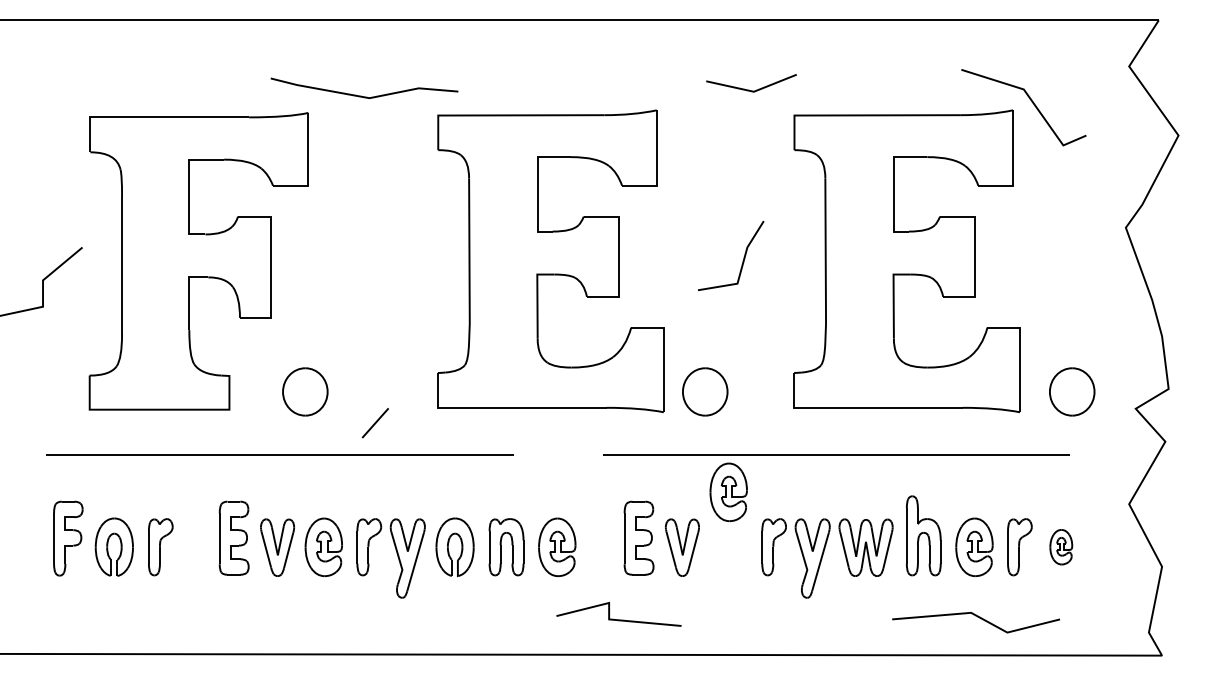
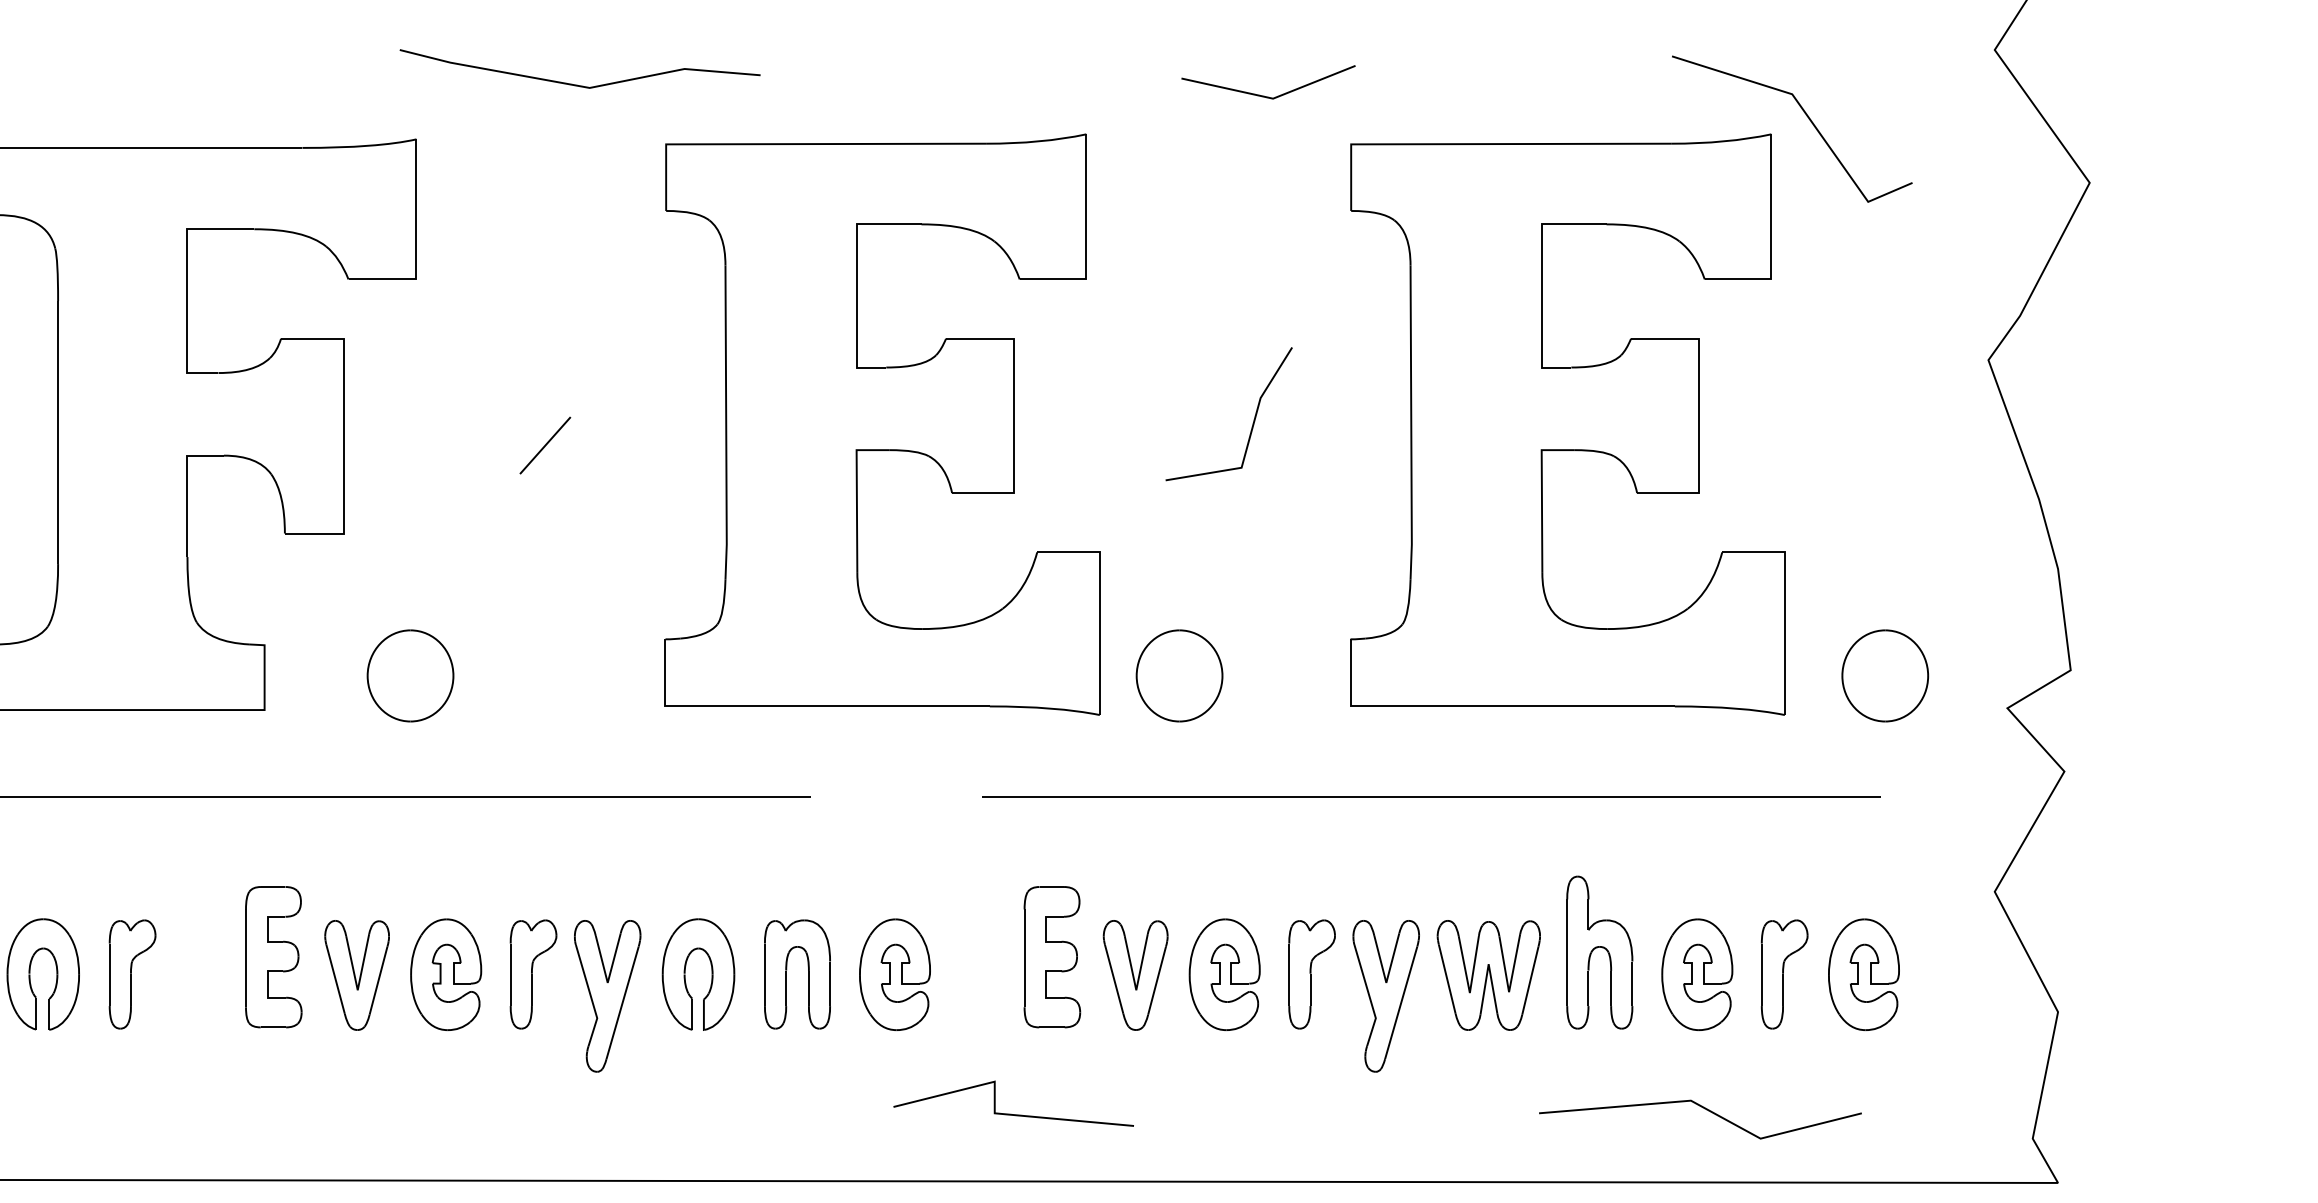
line: (361, 95) -> (574, 82), moved
line: (374, 423) -> (543, 446), moved
part: (728, 491) -> (1224, 973), moved
part: (1061, 546) -> (1864, 973), size x1.67

